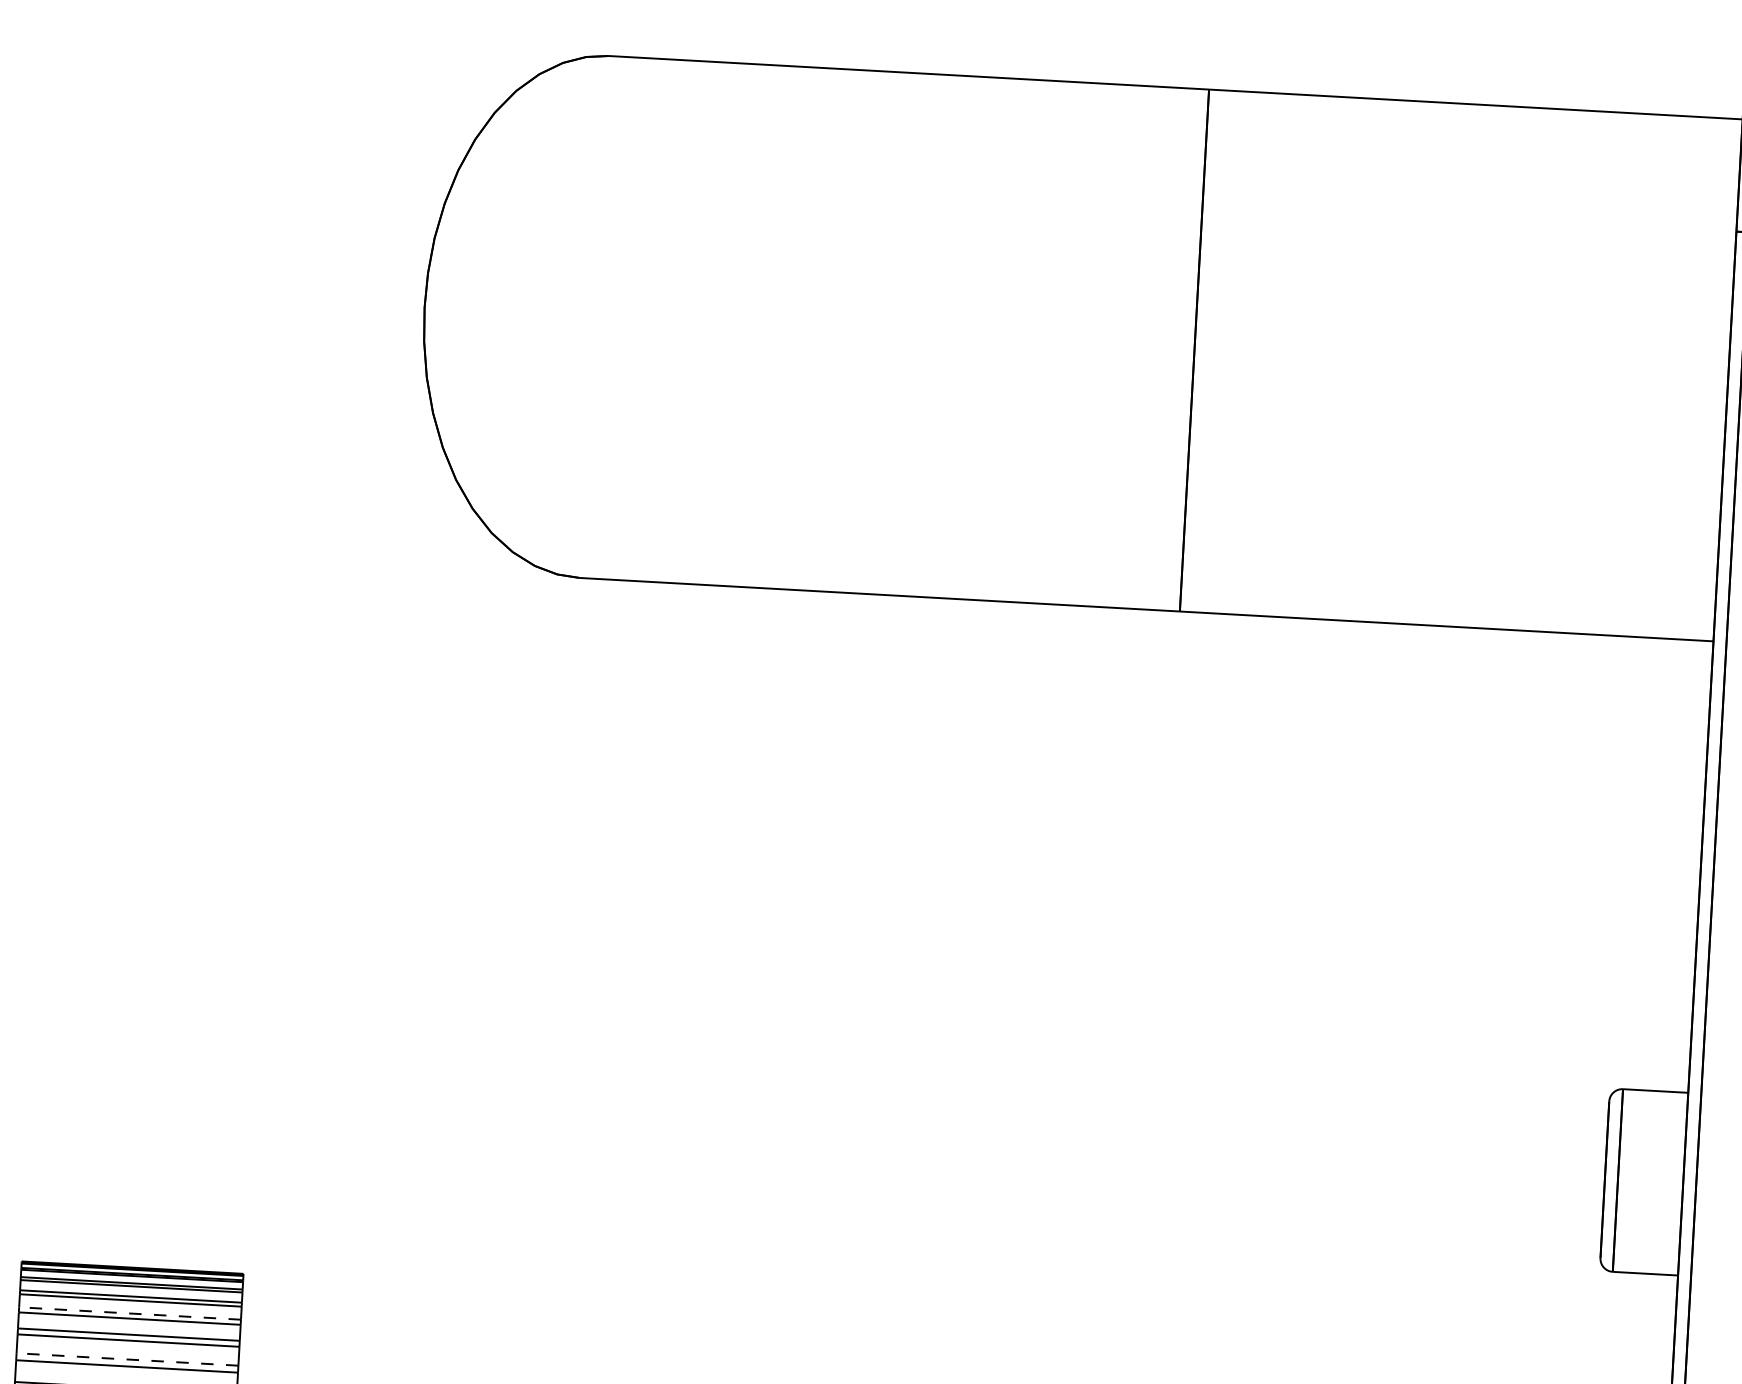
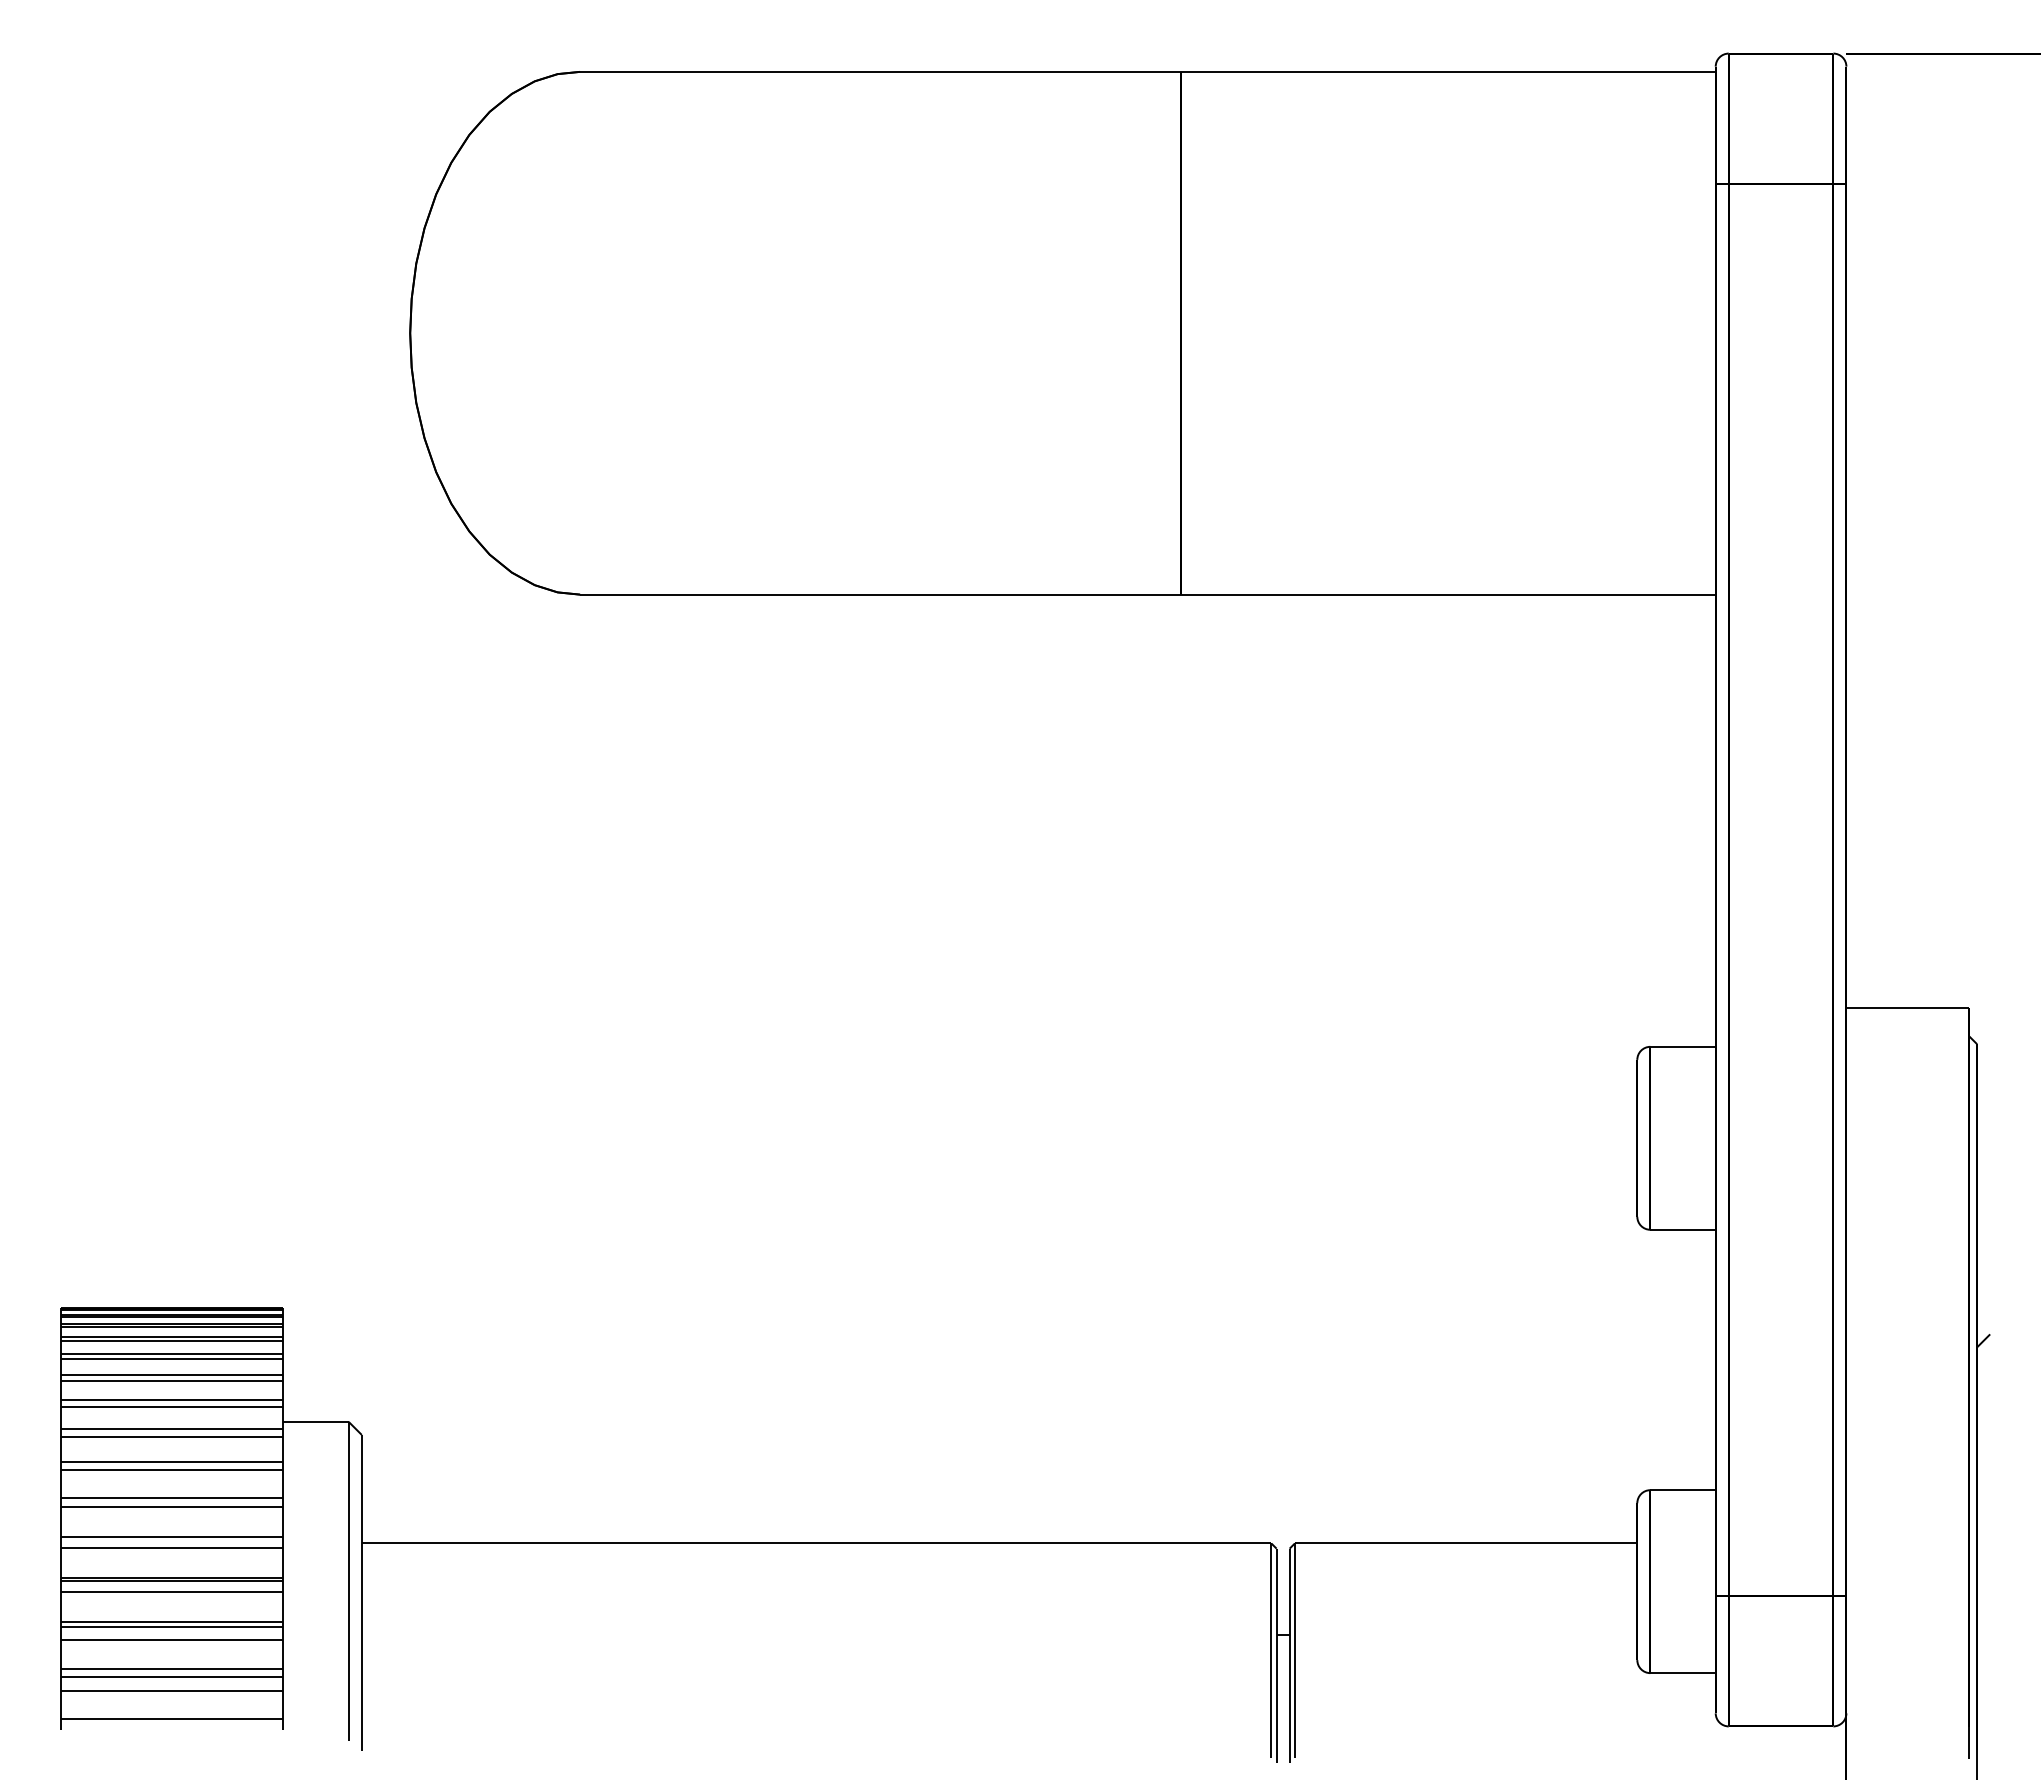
line: (129, 1313) -> (171, 1354), dashed -> solid
line: (126, 1359) -> (171, 1400), dashed -> solid

